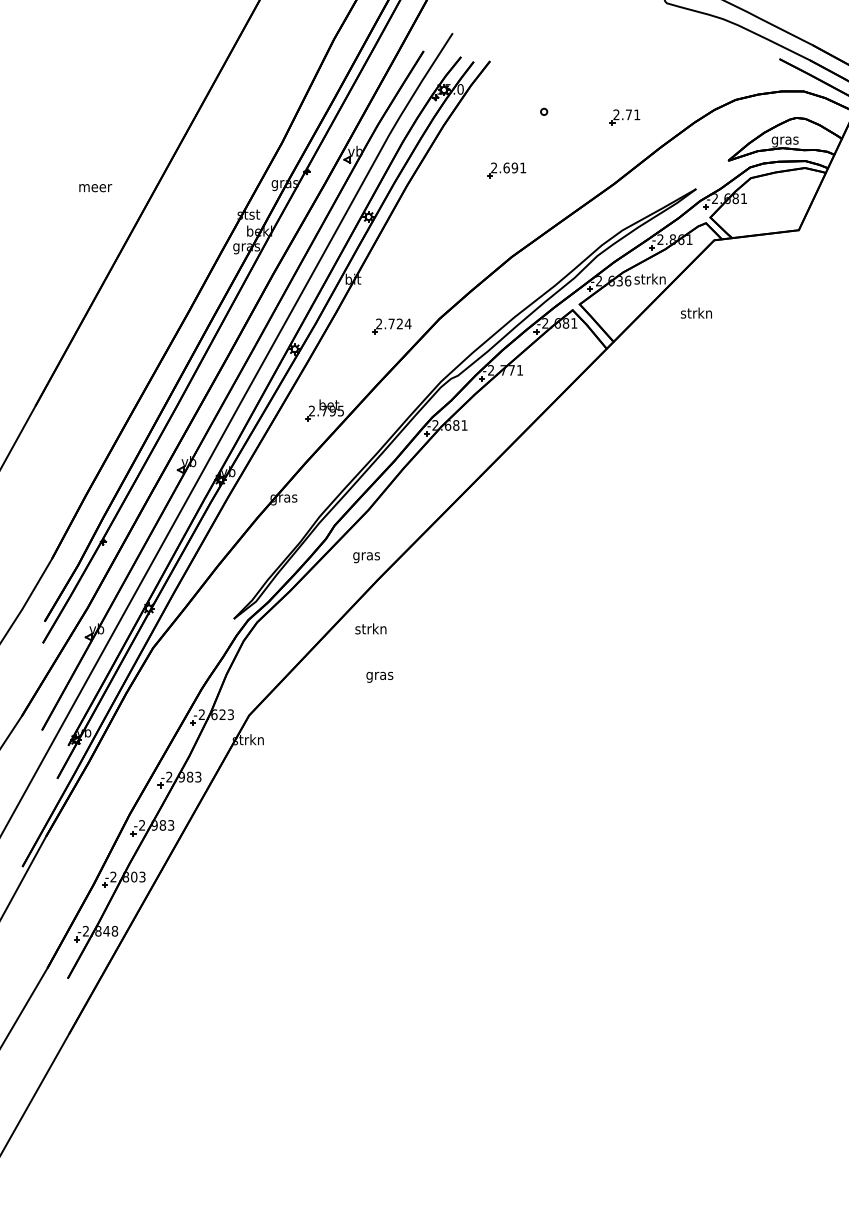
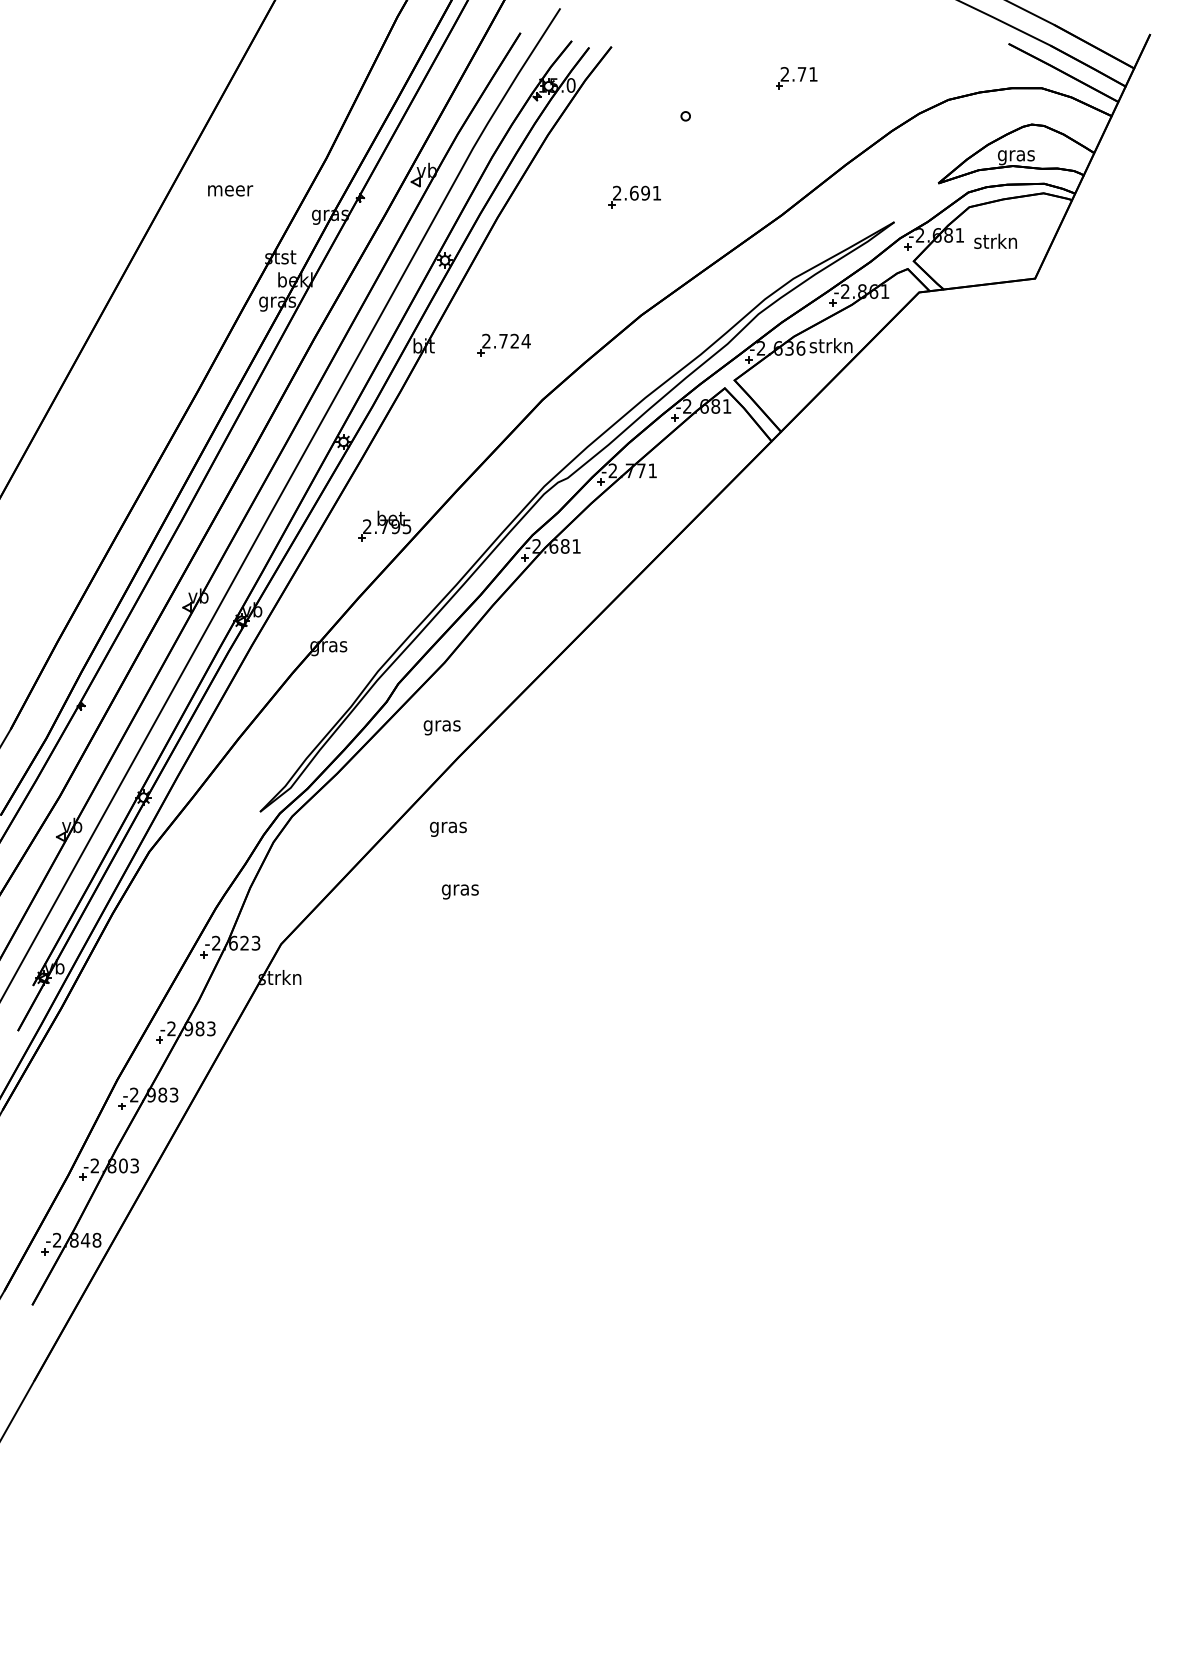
part: (624, 117) -> (796, 78), moved
text: (95, 187) -> (230, 190), moved
text: (696, 312) -> (995, 240), moved
part: (391, 326) -> (503, 344), moved
text: (370, 629) -> (447, 826), strkn -> gras

